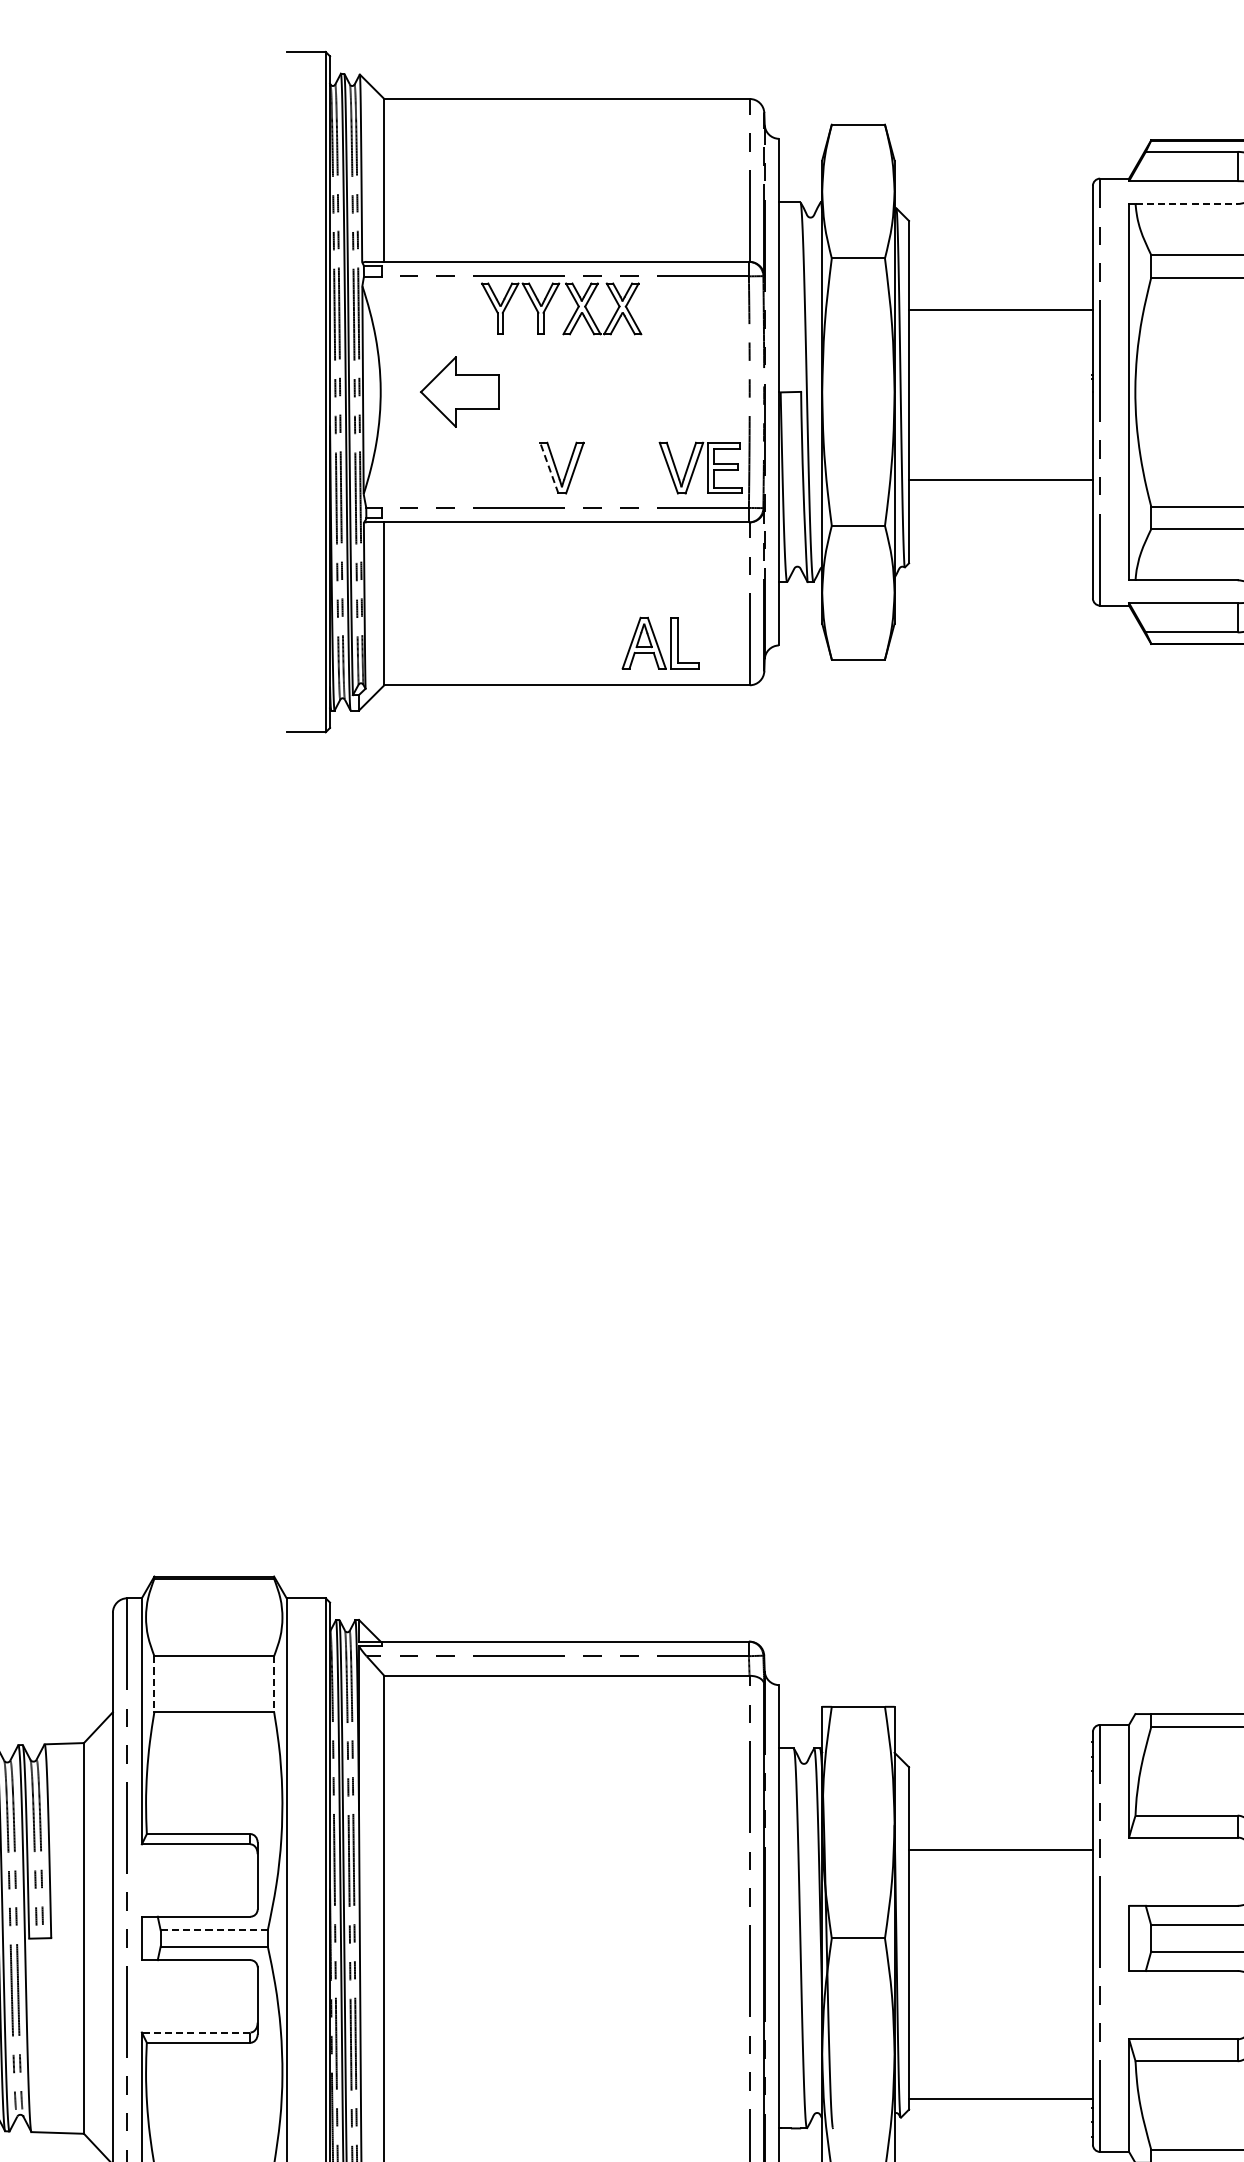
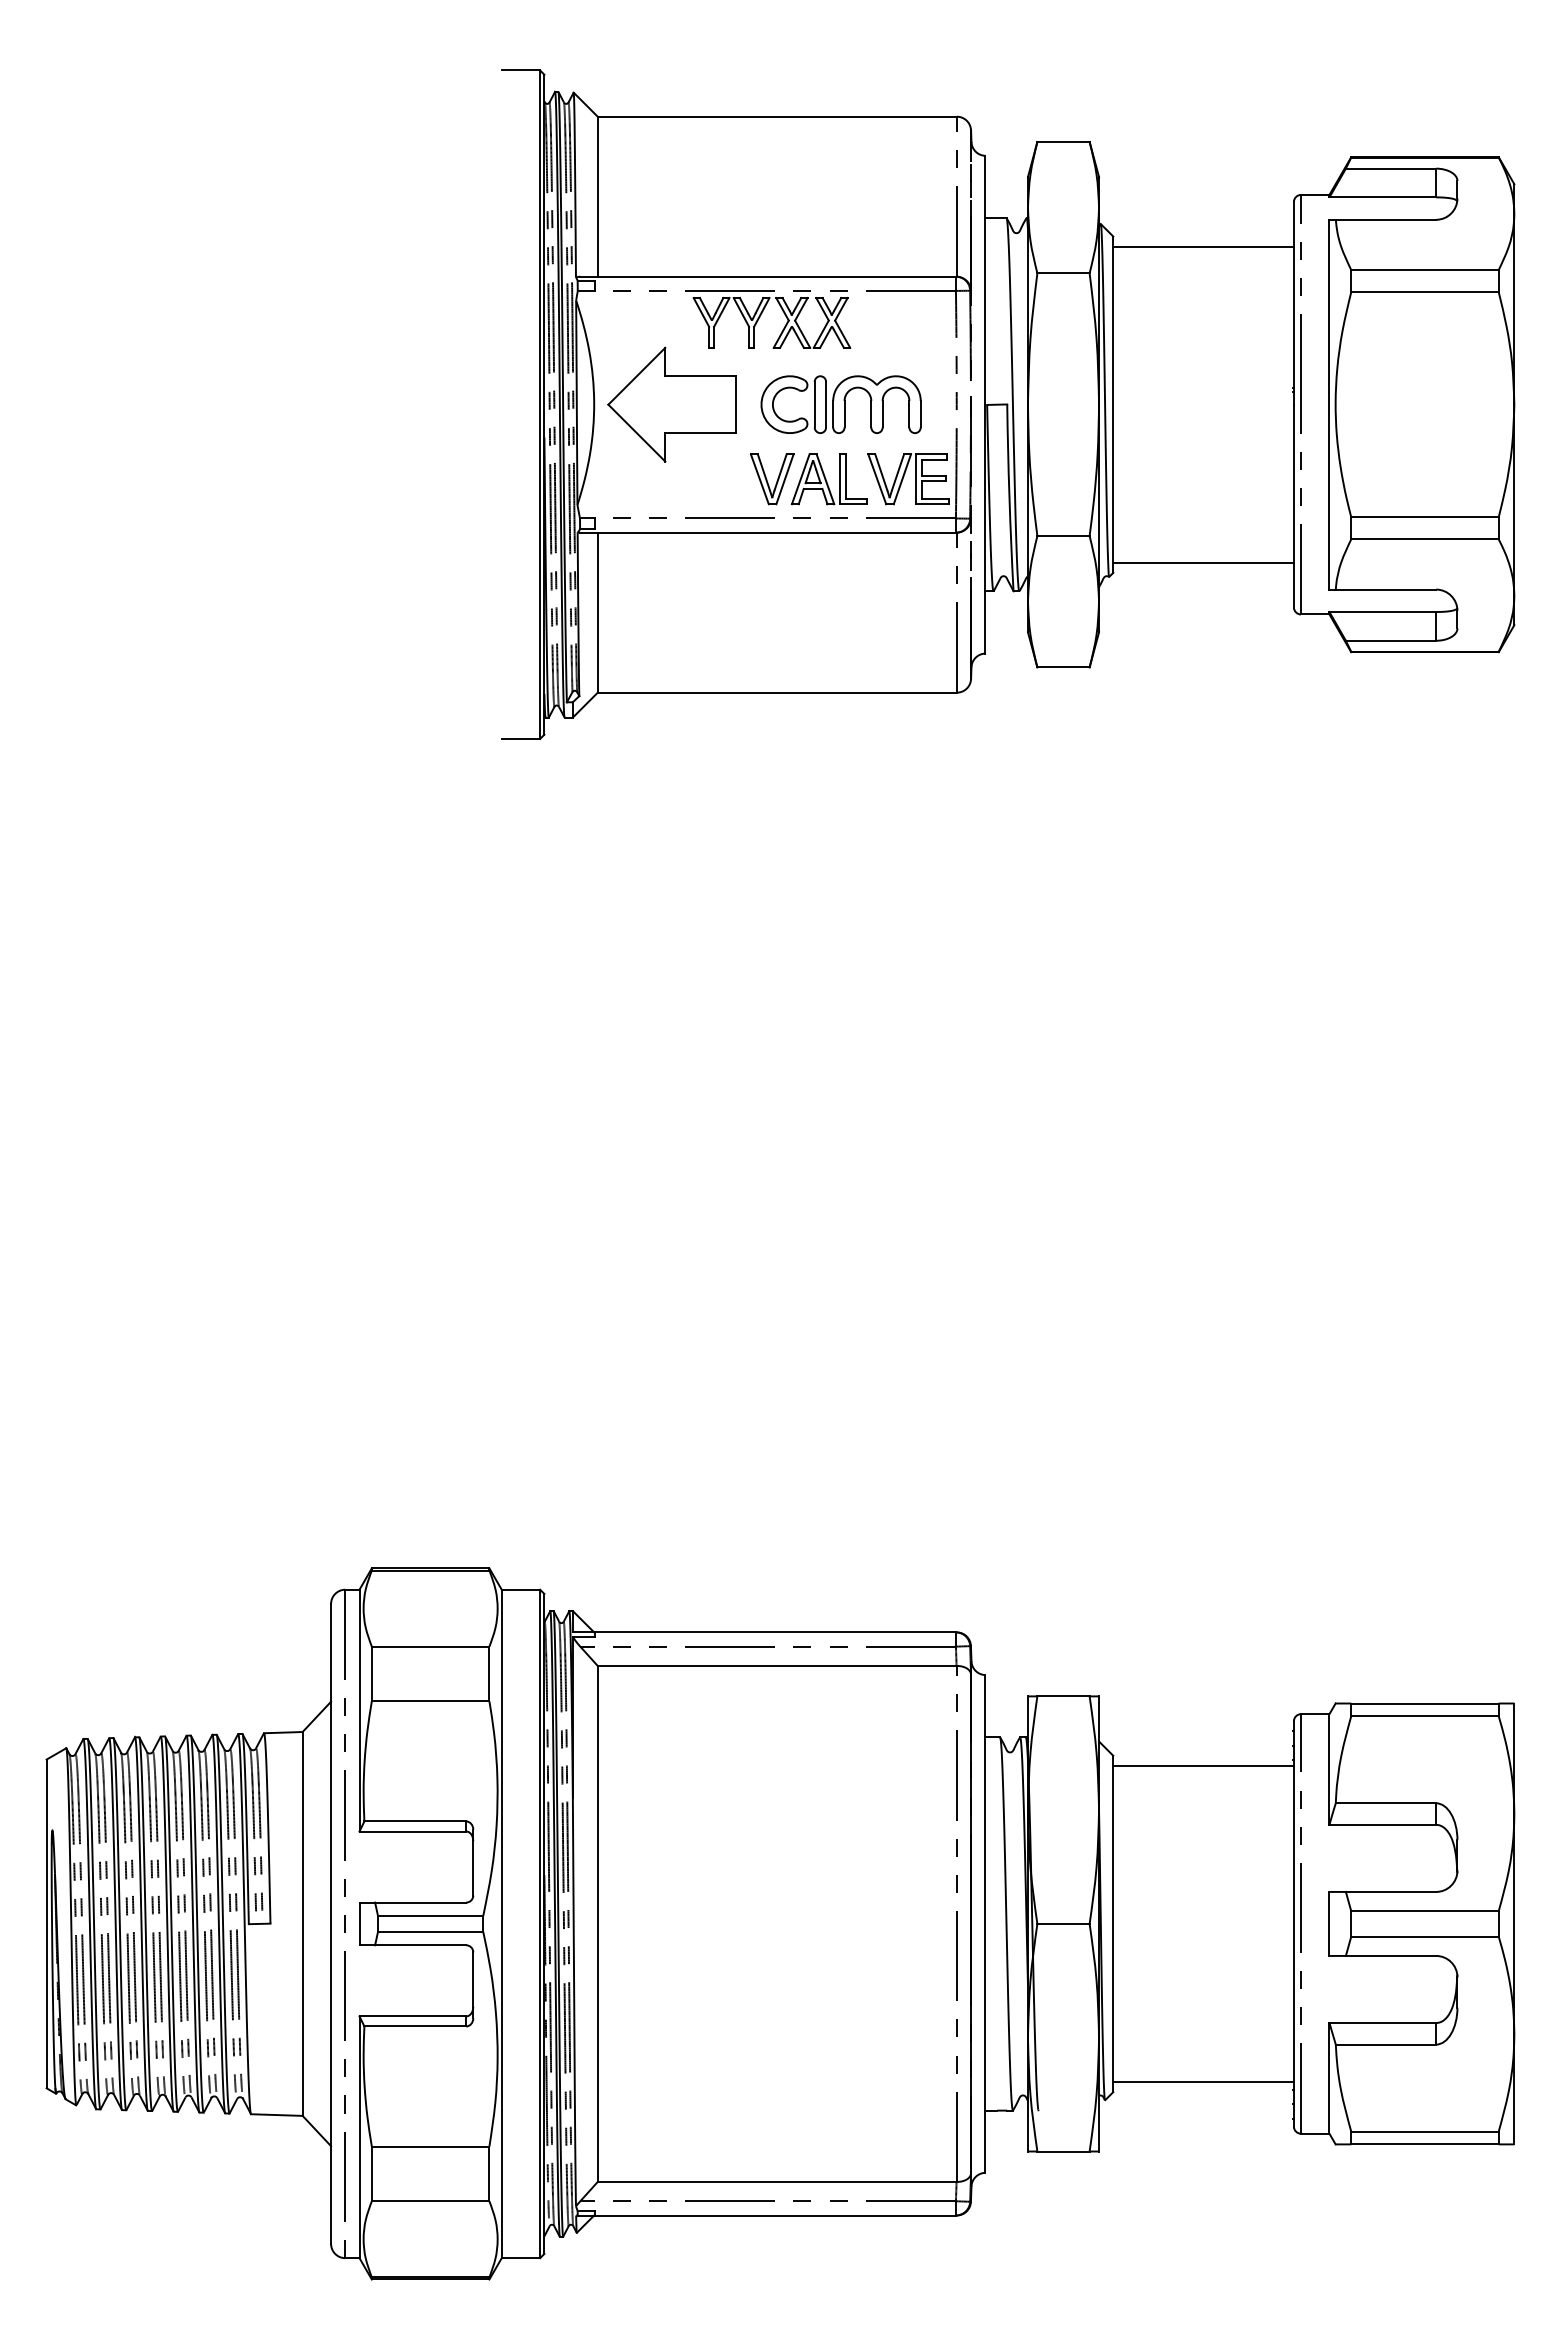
line: (1187, 203) -> (1386, 219), dashed -> solid
line: (1000, 309) -> (1203, 246), moved
part: (459, 391) -> (671, 404), size x1.67
part: (631, 391) -> (840, 404), added
line: (548, 467) -> (759, 478), dashed -> solid
line: (1000, 479) -> (1203, 562), moved
part: (660, 643) -> (829, 479), moved
line: (154, 1684) -> (371, 1674), dashed -> solid
line: (274, 1684) -> (489, 1674), dashed -> solid
line: (1000, 1850) -> (1203, 1766), moved
line: (214, 1929) -> (430, 1915), dashed -> solid
line: (195, 2032) -> (412, 2016), dashed -> solid

